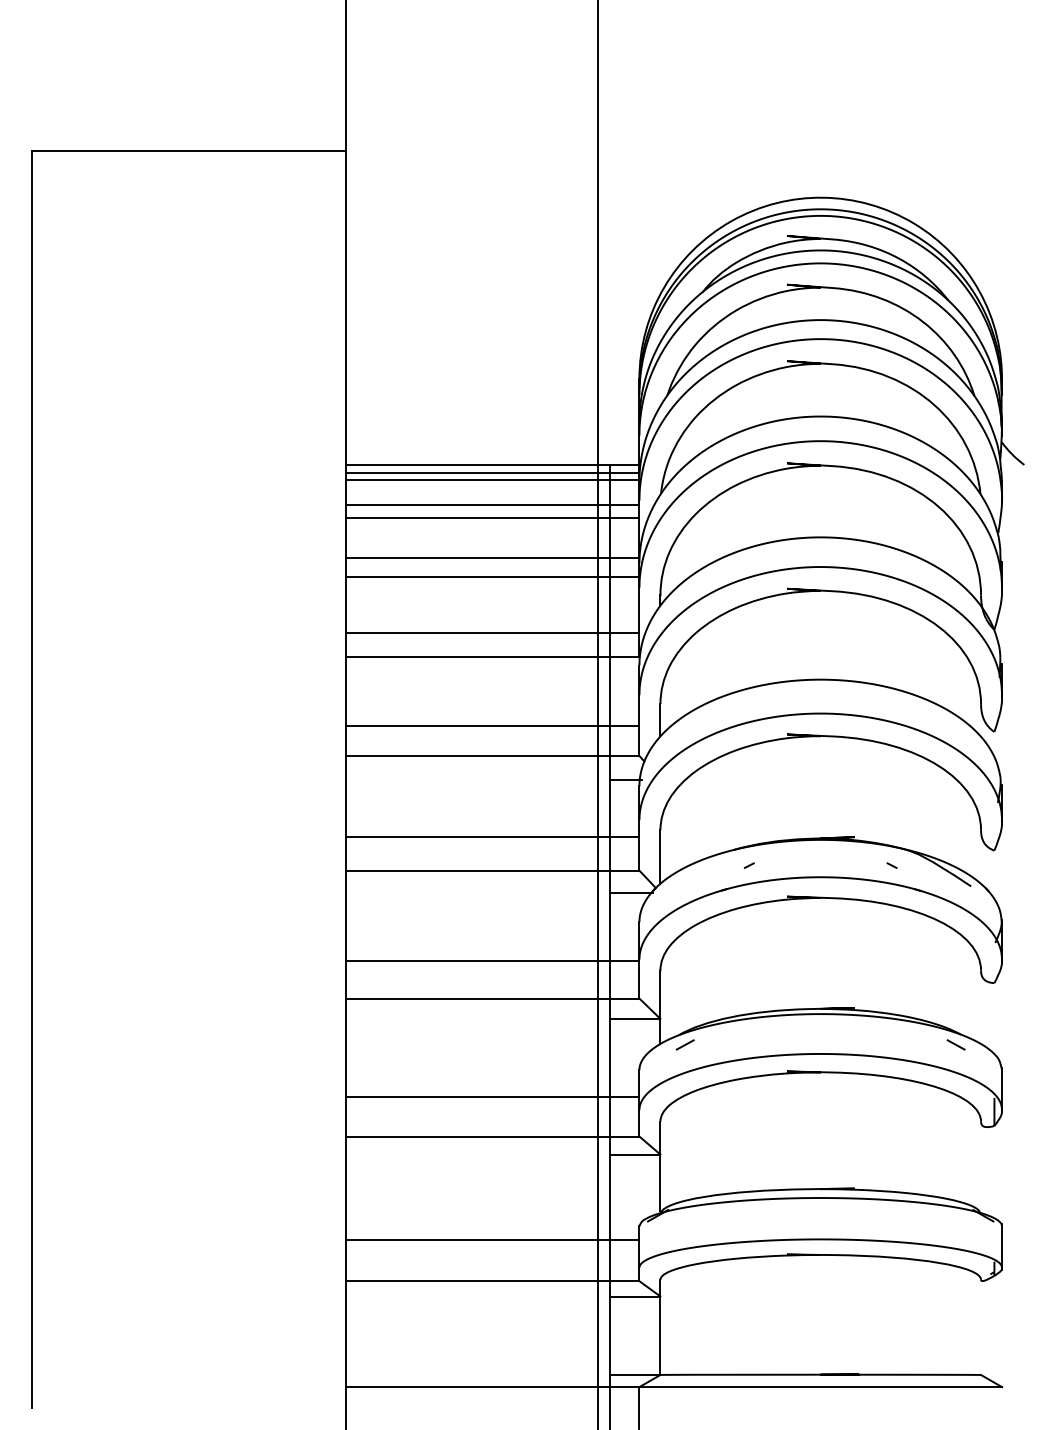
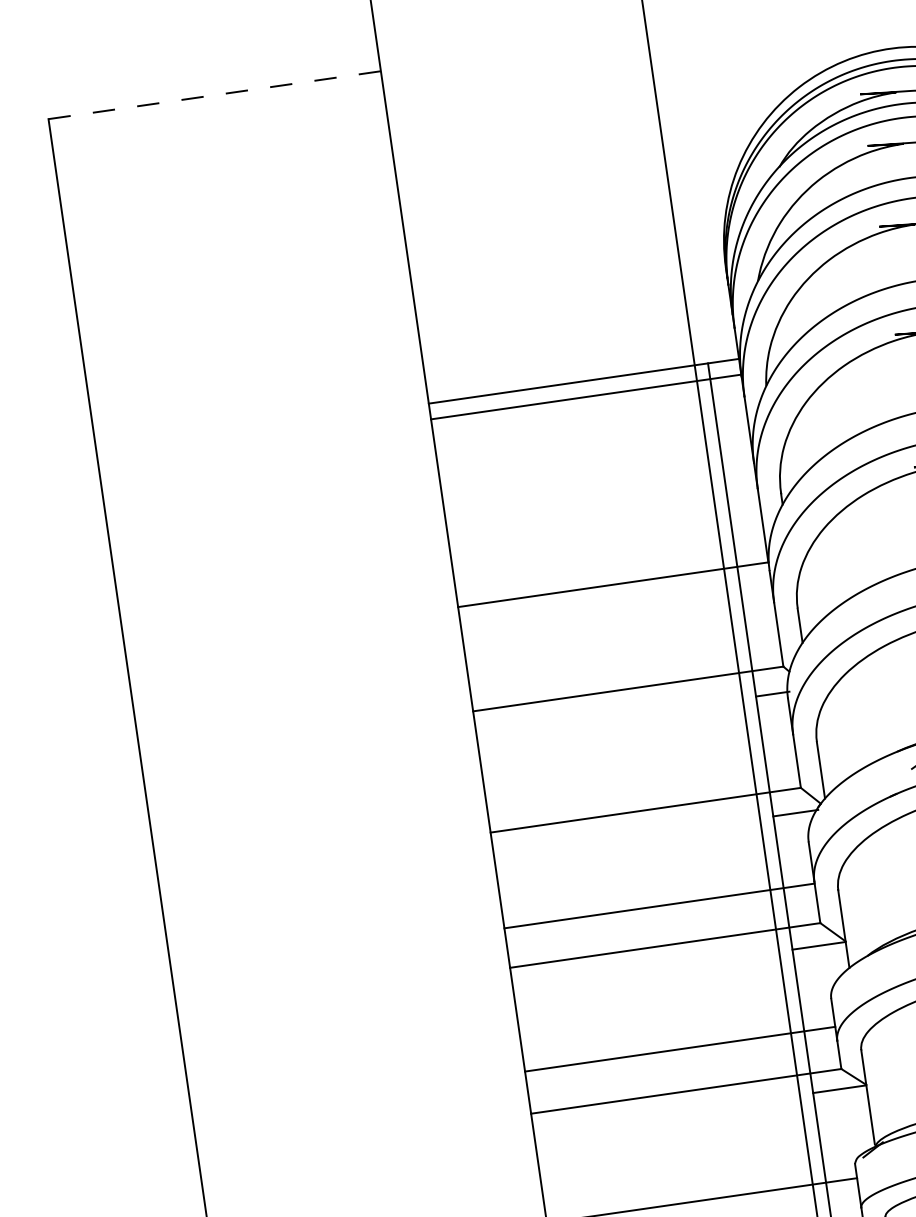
line: (188, 150) -> (214, 95), solid -> dashed
line: (492, 473) -> (585, 390), removed
line: (492, 504) -> (589, 423), removed
line: (492, 517) -> (591, 436), removed
line: (492, 558) -> (597, 480), removed
line: (492, 577) -> (600, 500), removed
line: (492, 632) -> (609, 558), removed
line: (492, 726) -> (623, 657), removed
line: (492, 836) -> (640, 774), removed
line: (684, 1044) -> (875, 964), removed

